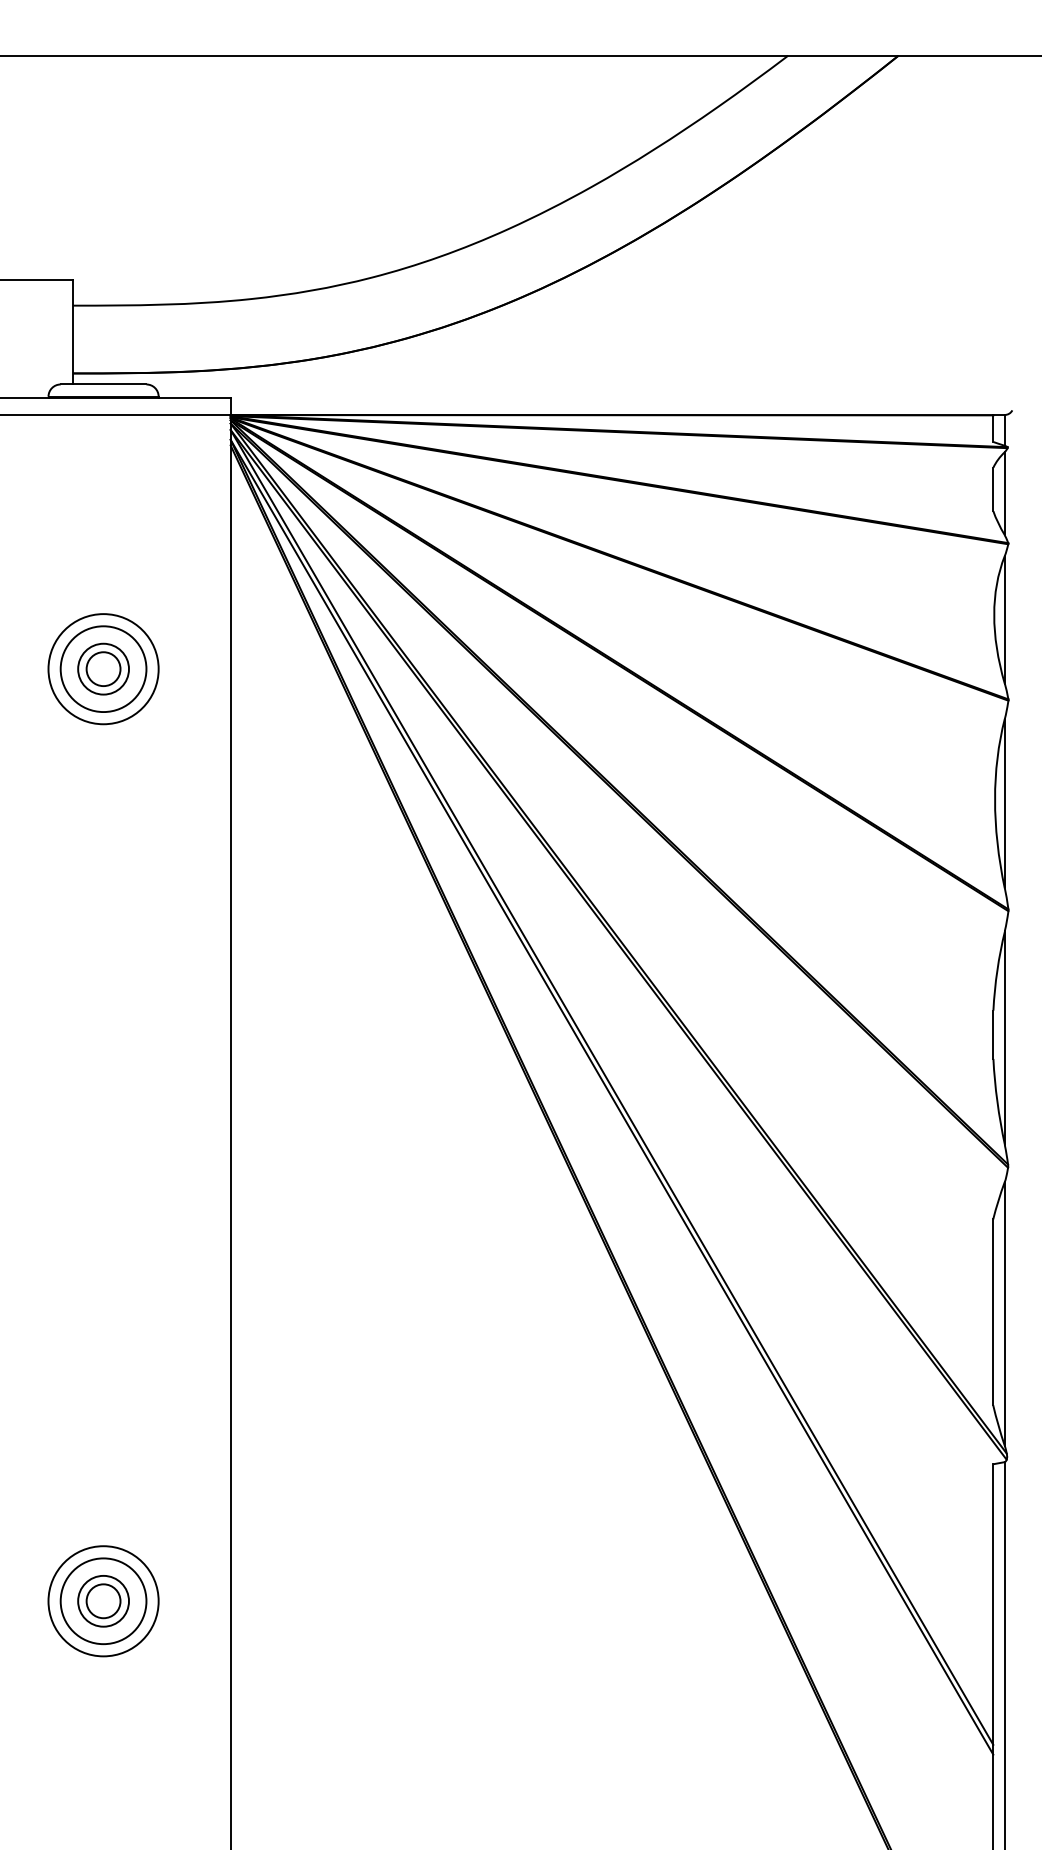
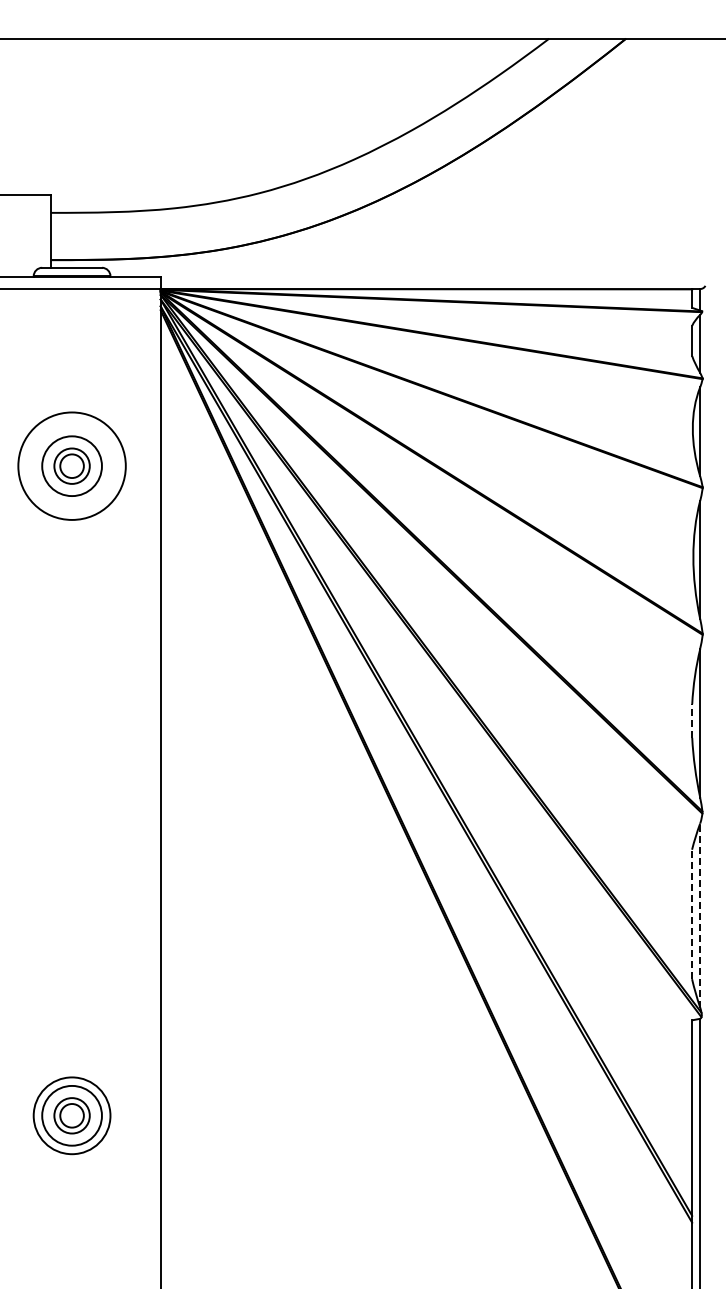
circle: (102, 668) -> (71, 465), size x1.4
line: (993, 1034) -> (692, 720), solid -> dashed
line: (993, 1312) -> (692, 914), solid -> dashed
line: (1005, 1313) -> (700, 915), solid -> dashed

